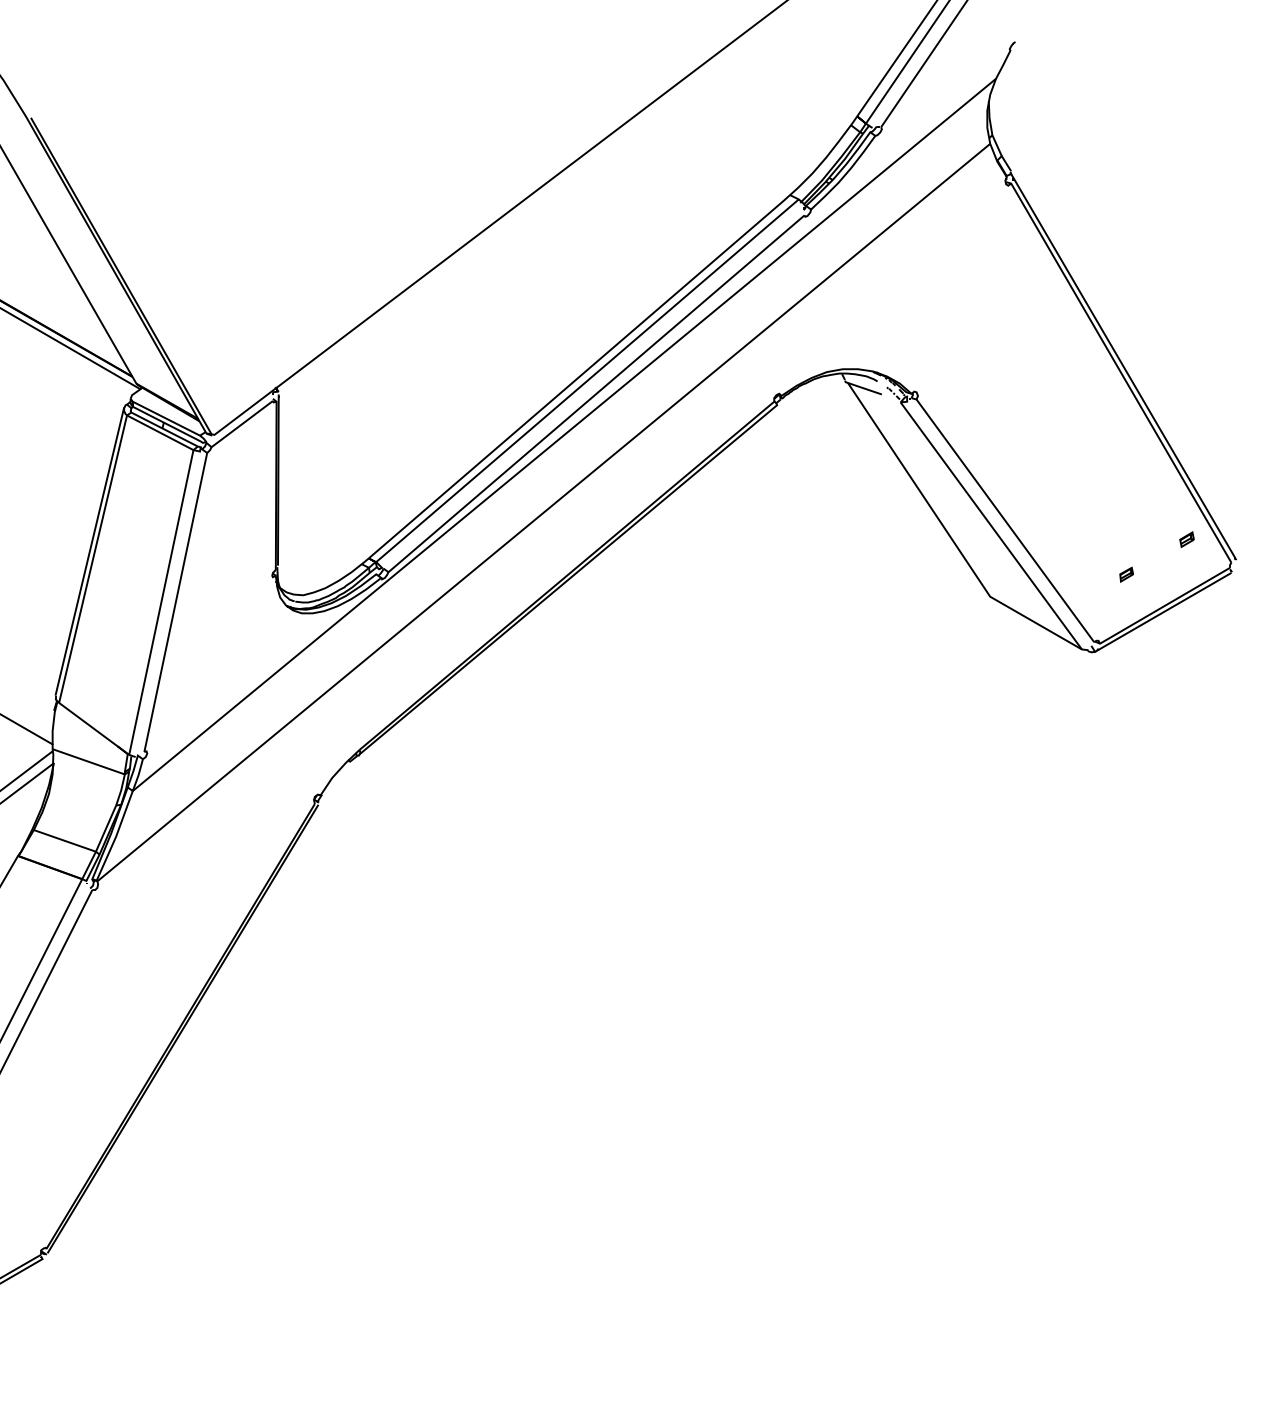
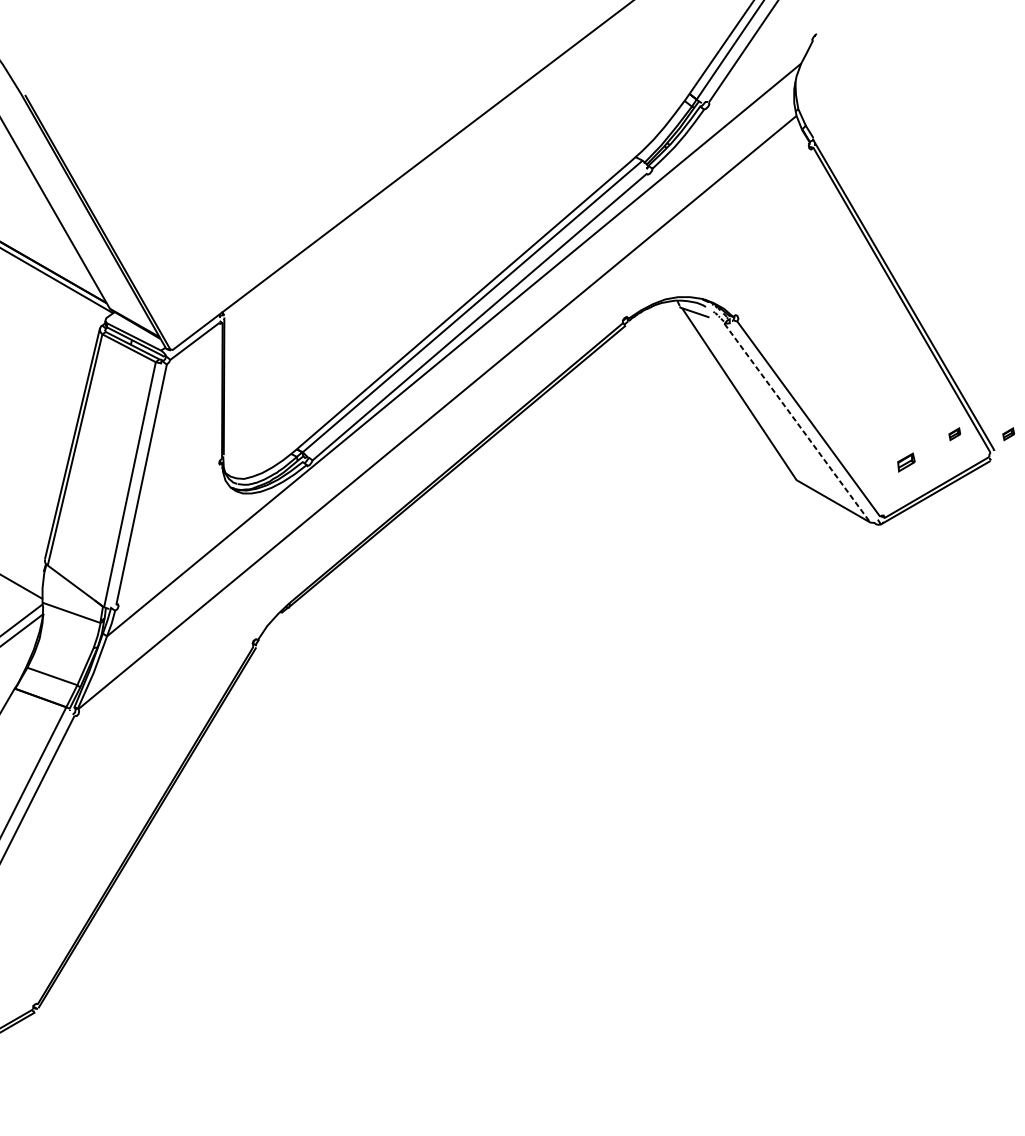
line: (991, 526) -> (797, 423), solid -> dashed
part: (1253, 539) -> (1008, 434), added
part: (1126, 574) -> (906, 462), size x1.6

